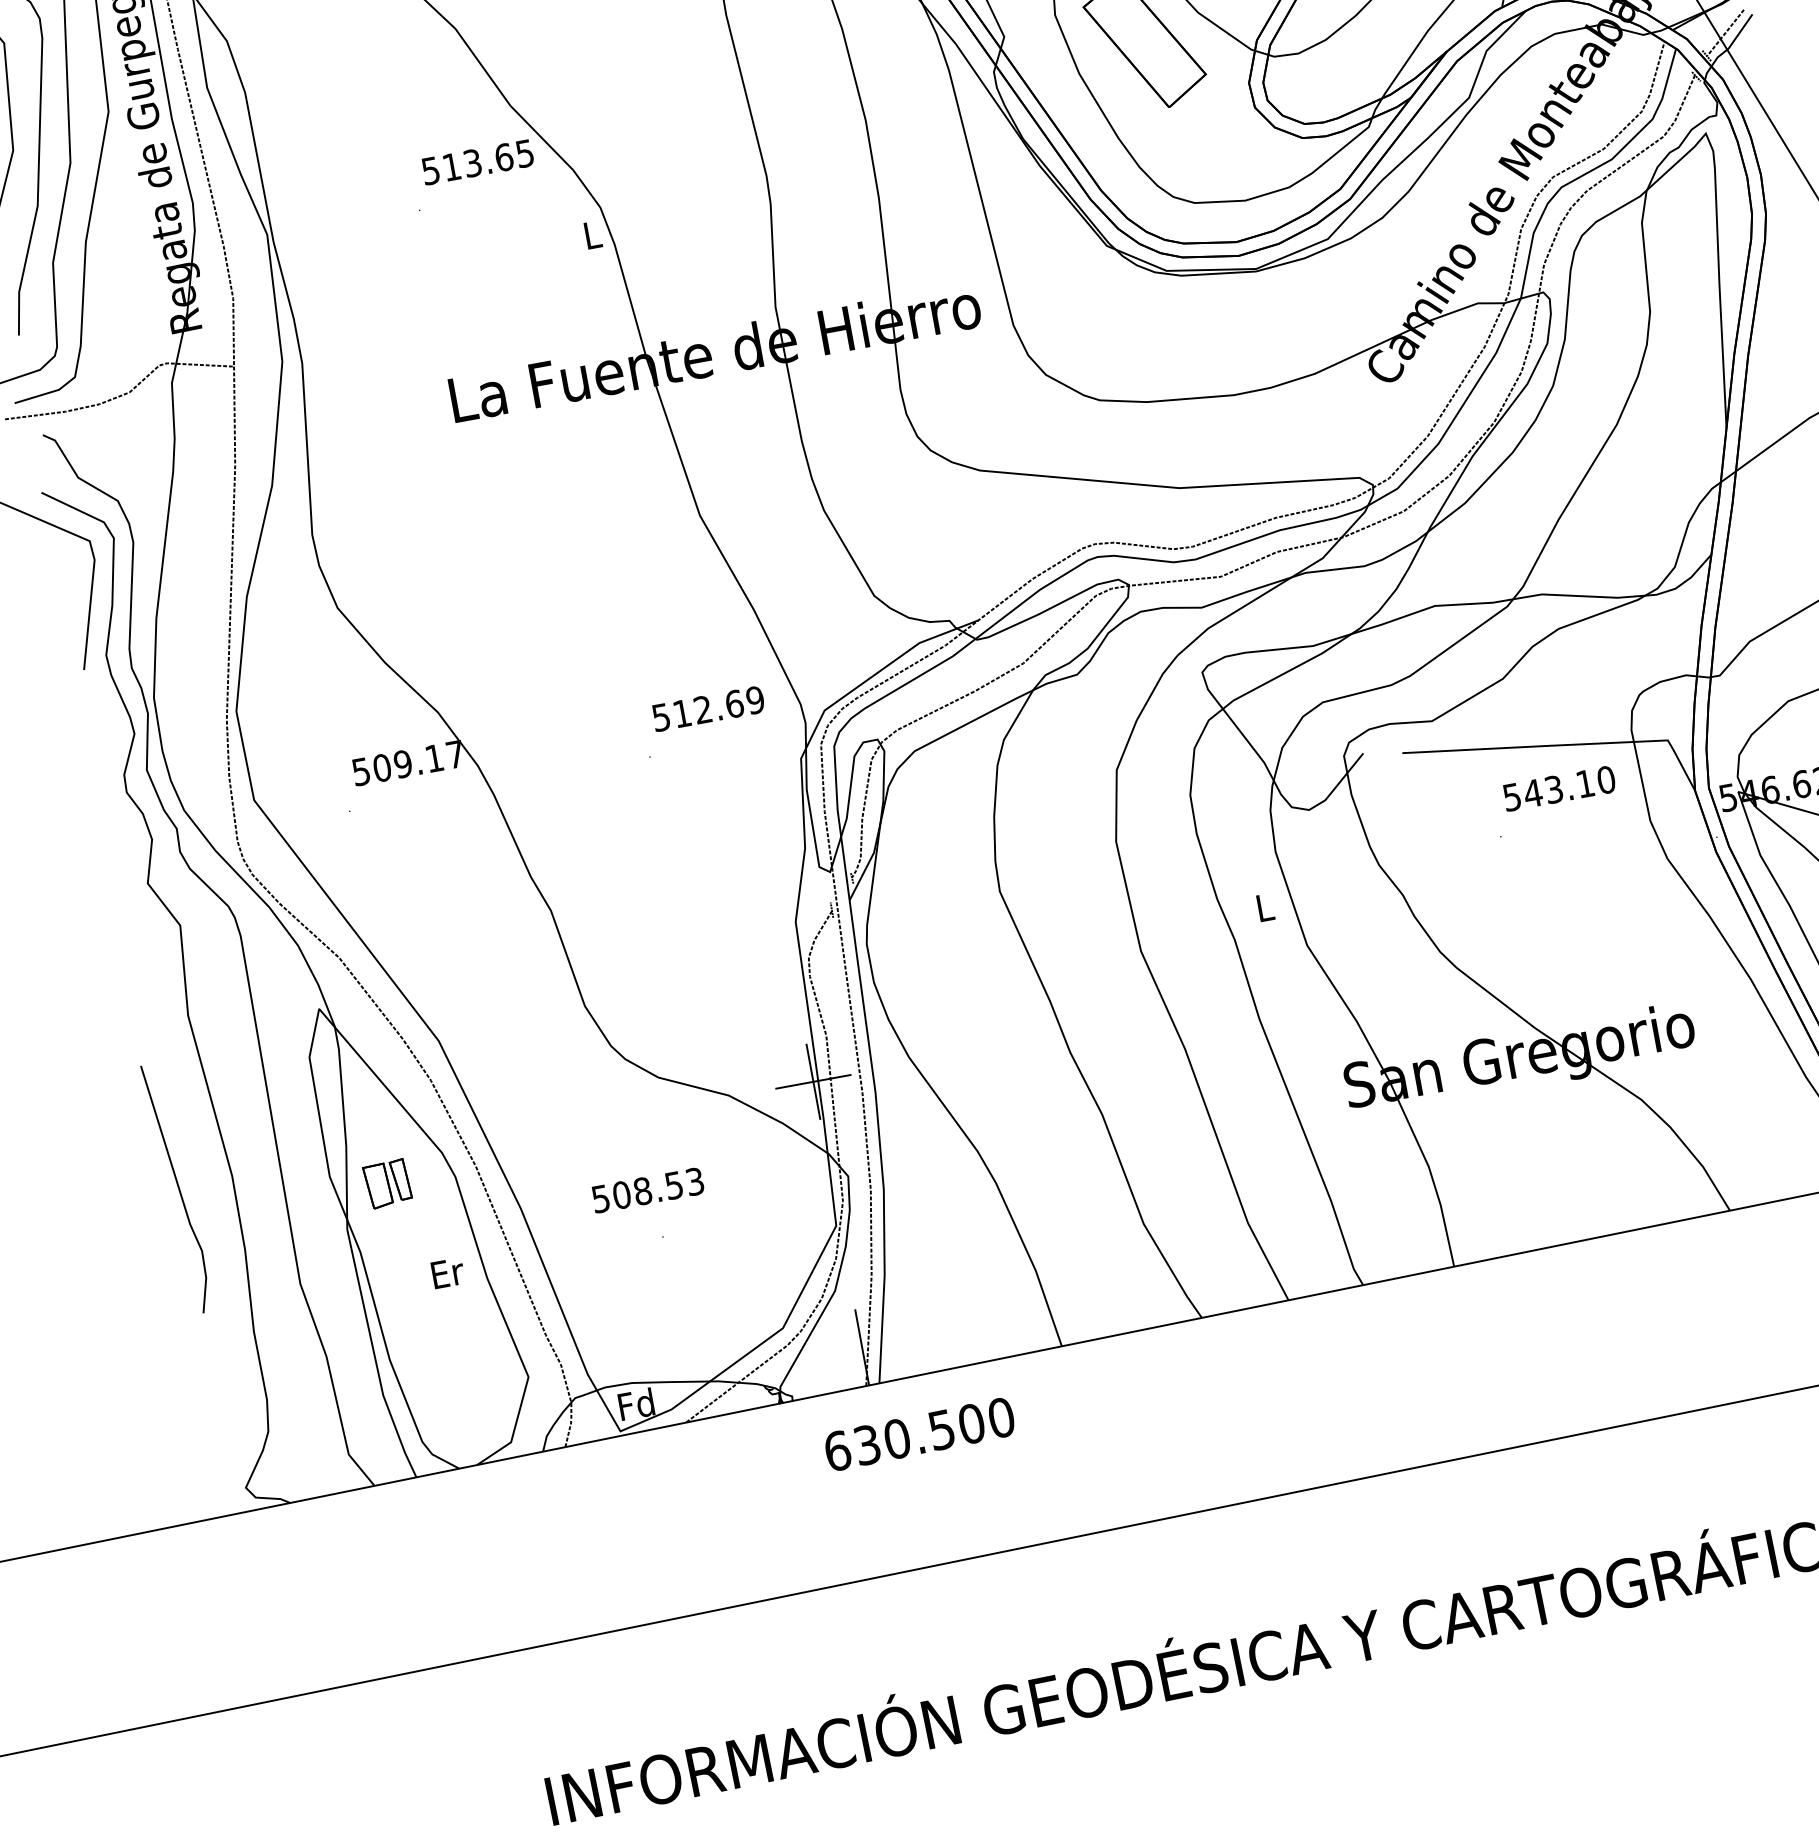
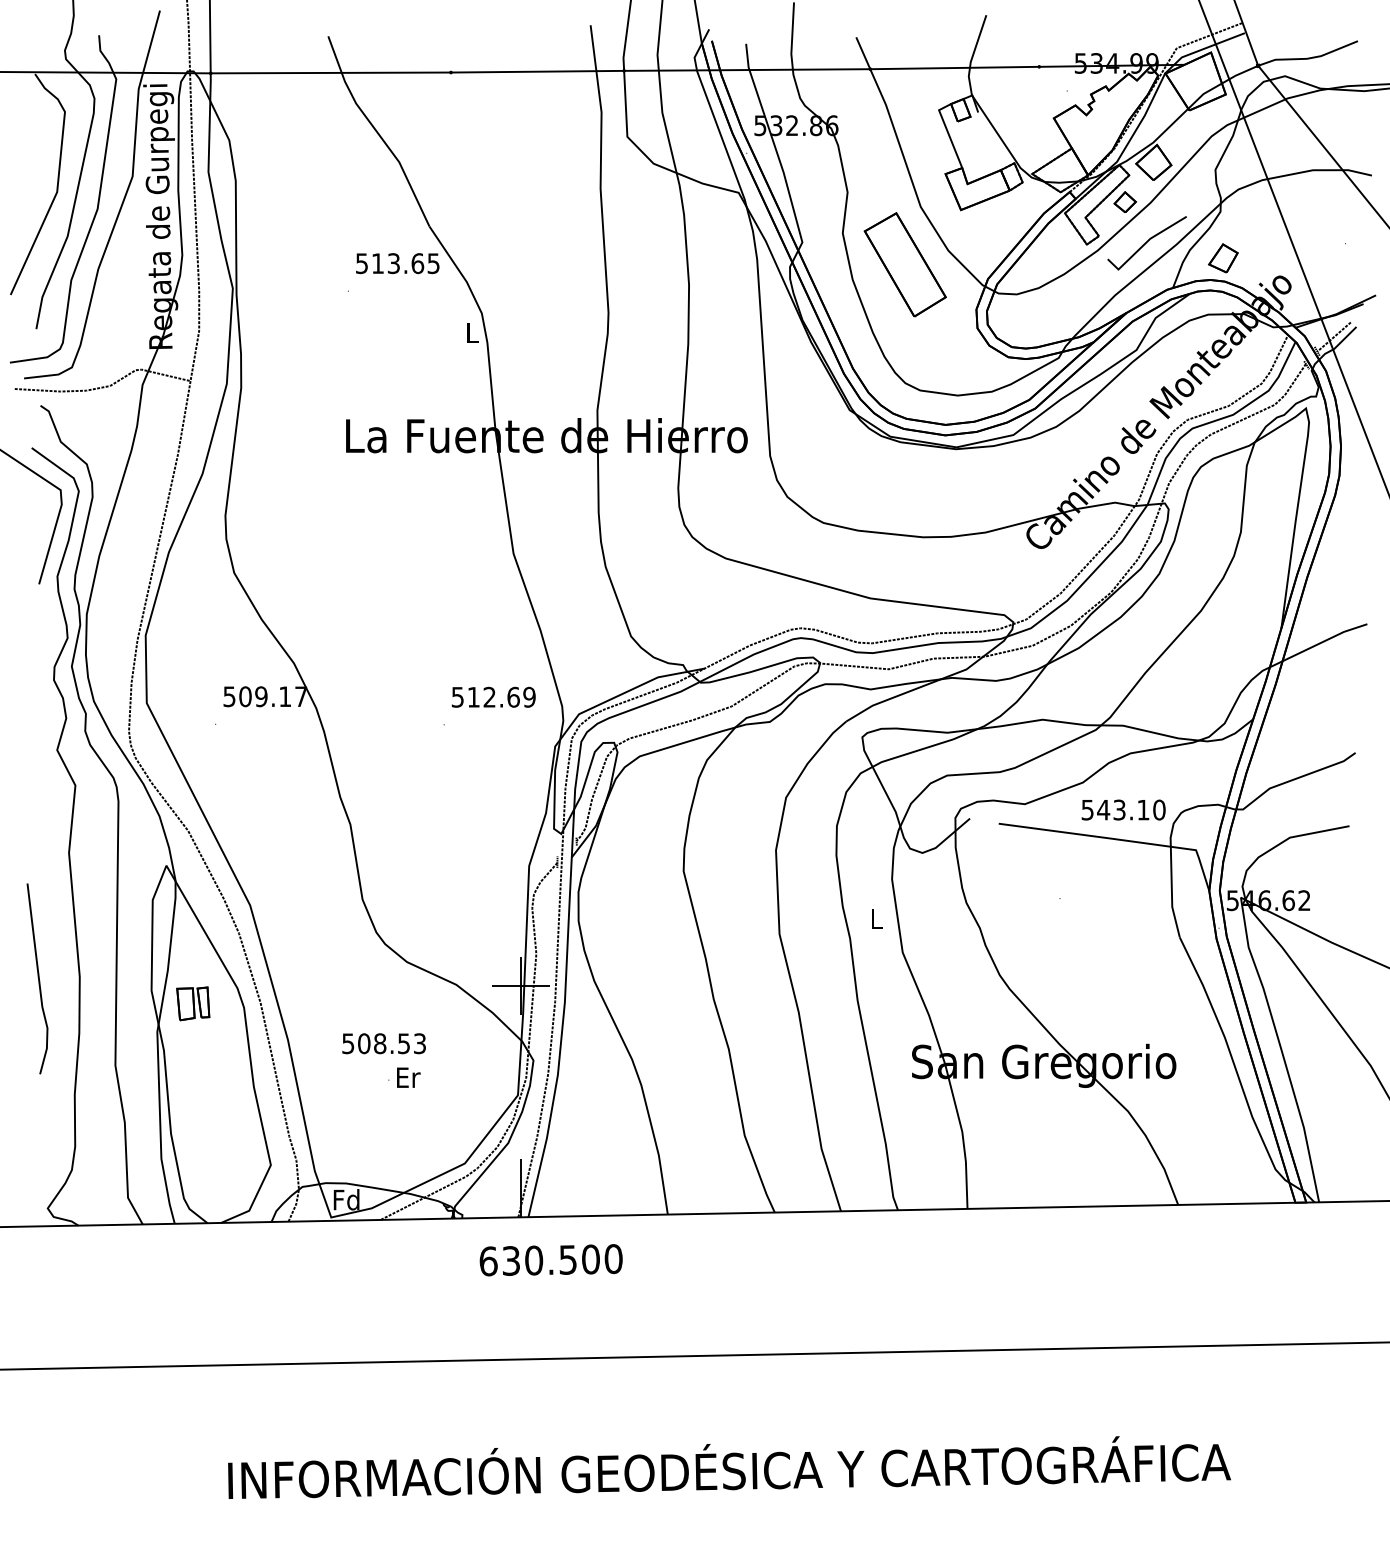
text: (1559, 787) -> (1123, 809), moved
text: (447, 1272) -> (408, 1077), moved

